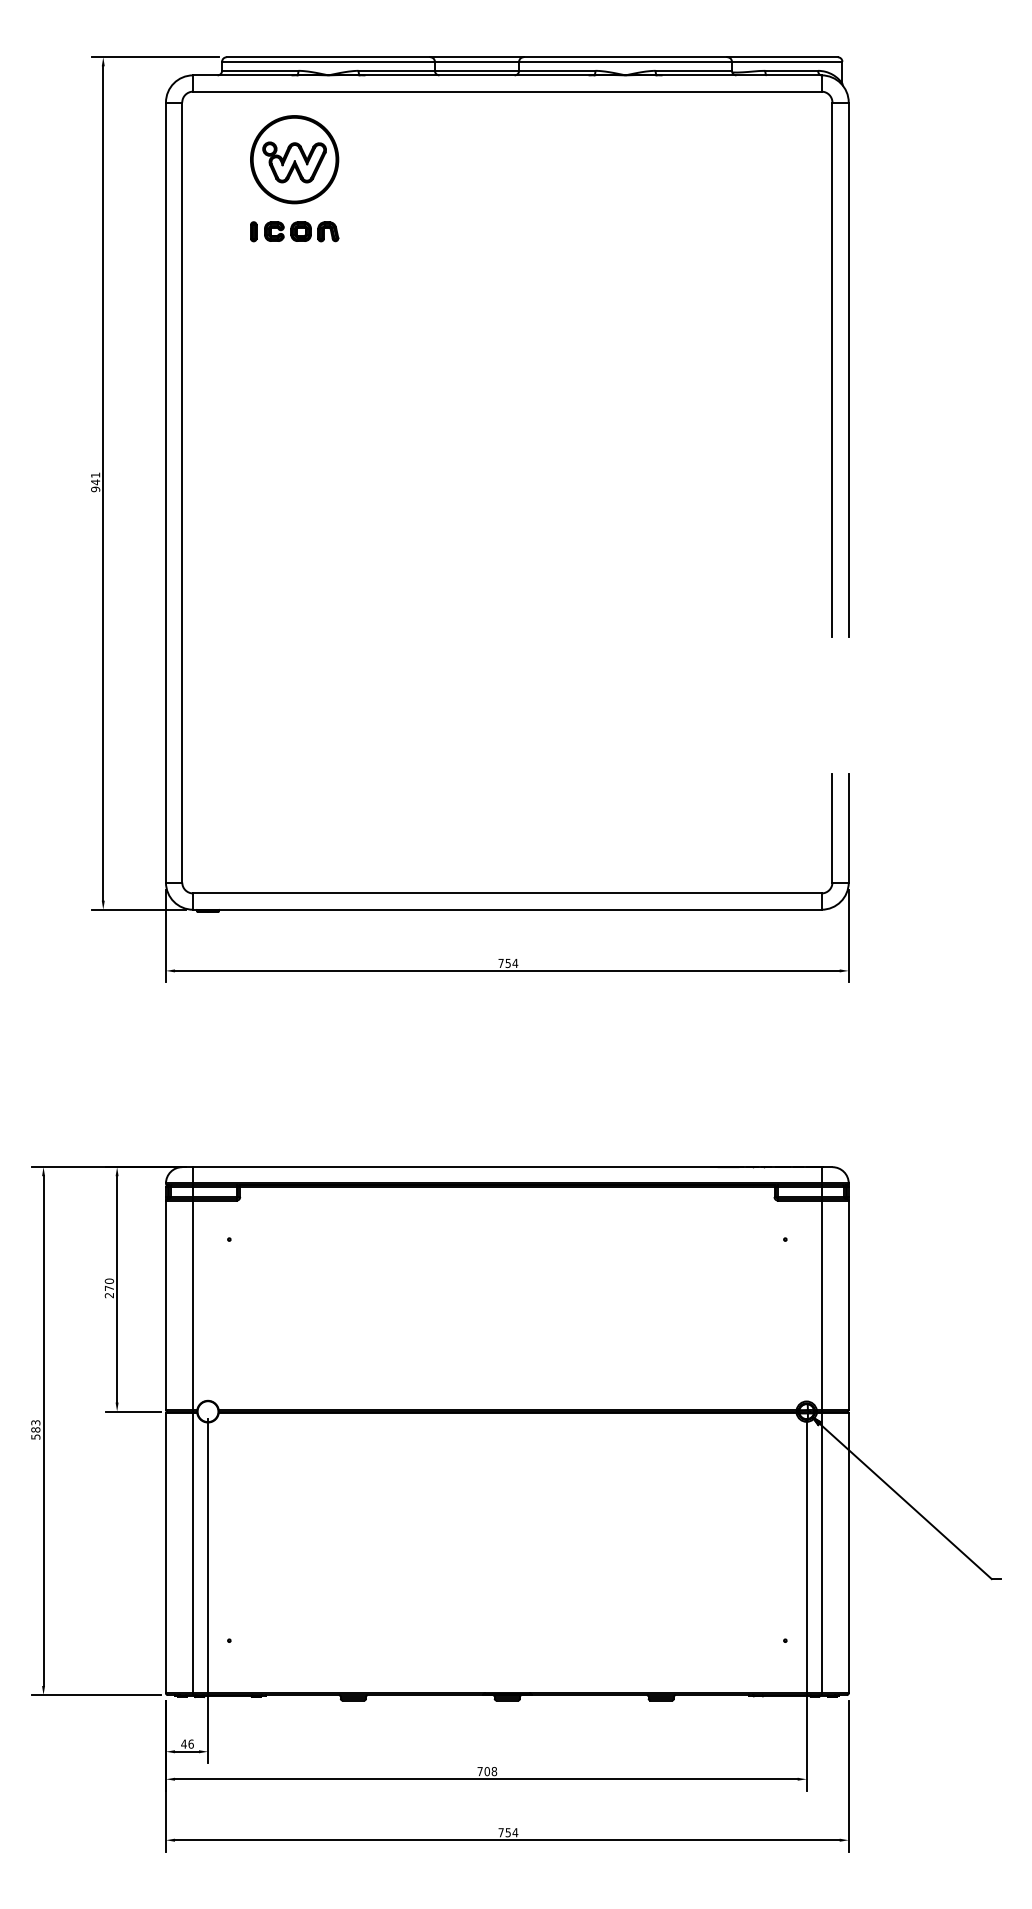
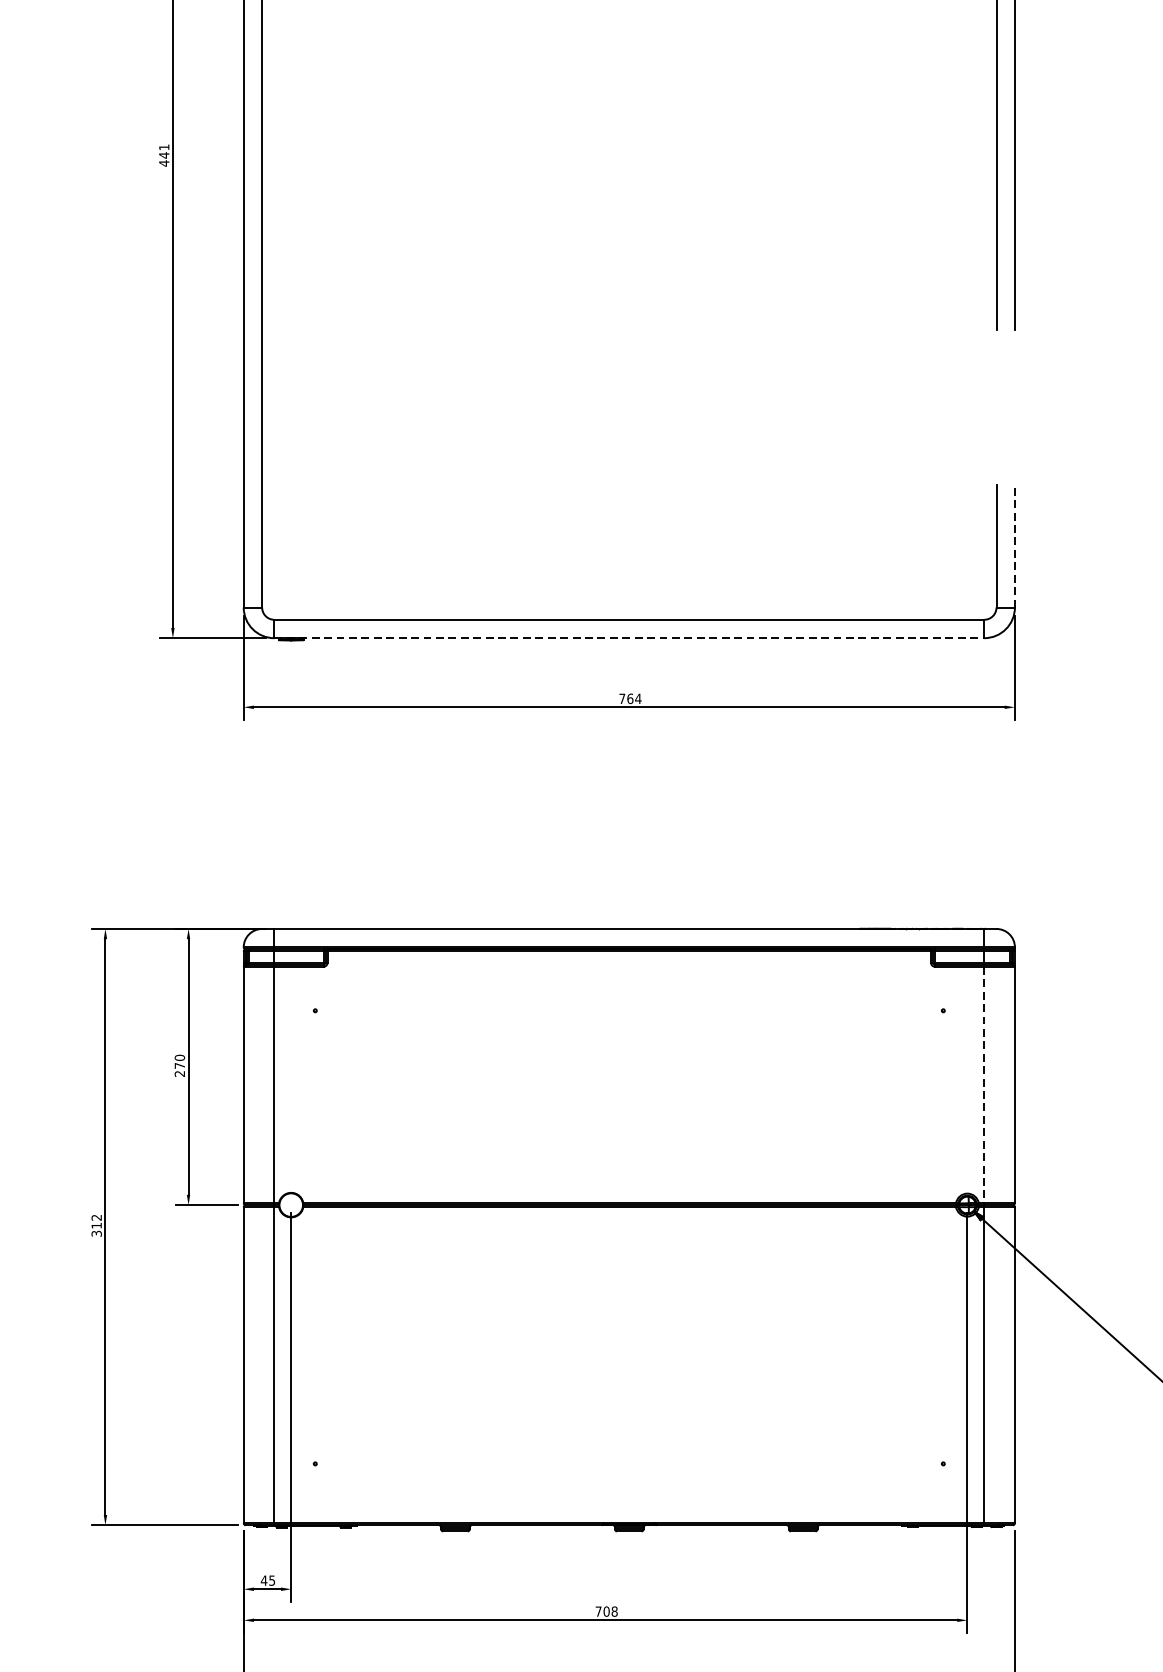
text: (95, 489) -> (164, 163), 941 -> 441
line: (848, 828) -> (1014, 546), solid -> dashed
line: (507, 909) -> (629, 637), solid -> dashed
text: (507, 963) -> (629, 698), 754 -> 764
line: (821, 1305) -> (984, 1085), solid -> dashed
text: (35, 1429) -> (96, 1225), 583 -> 312
text: (190, 1743) -> (271, 1579), 46 -> 45

